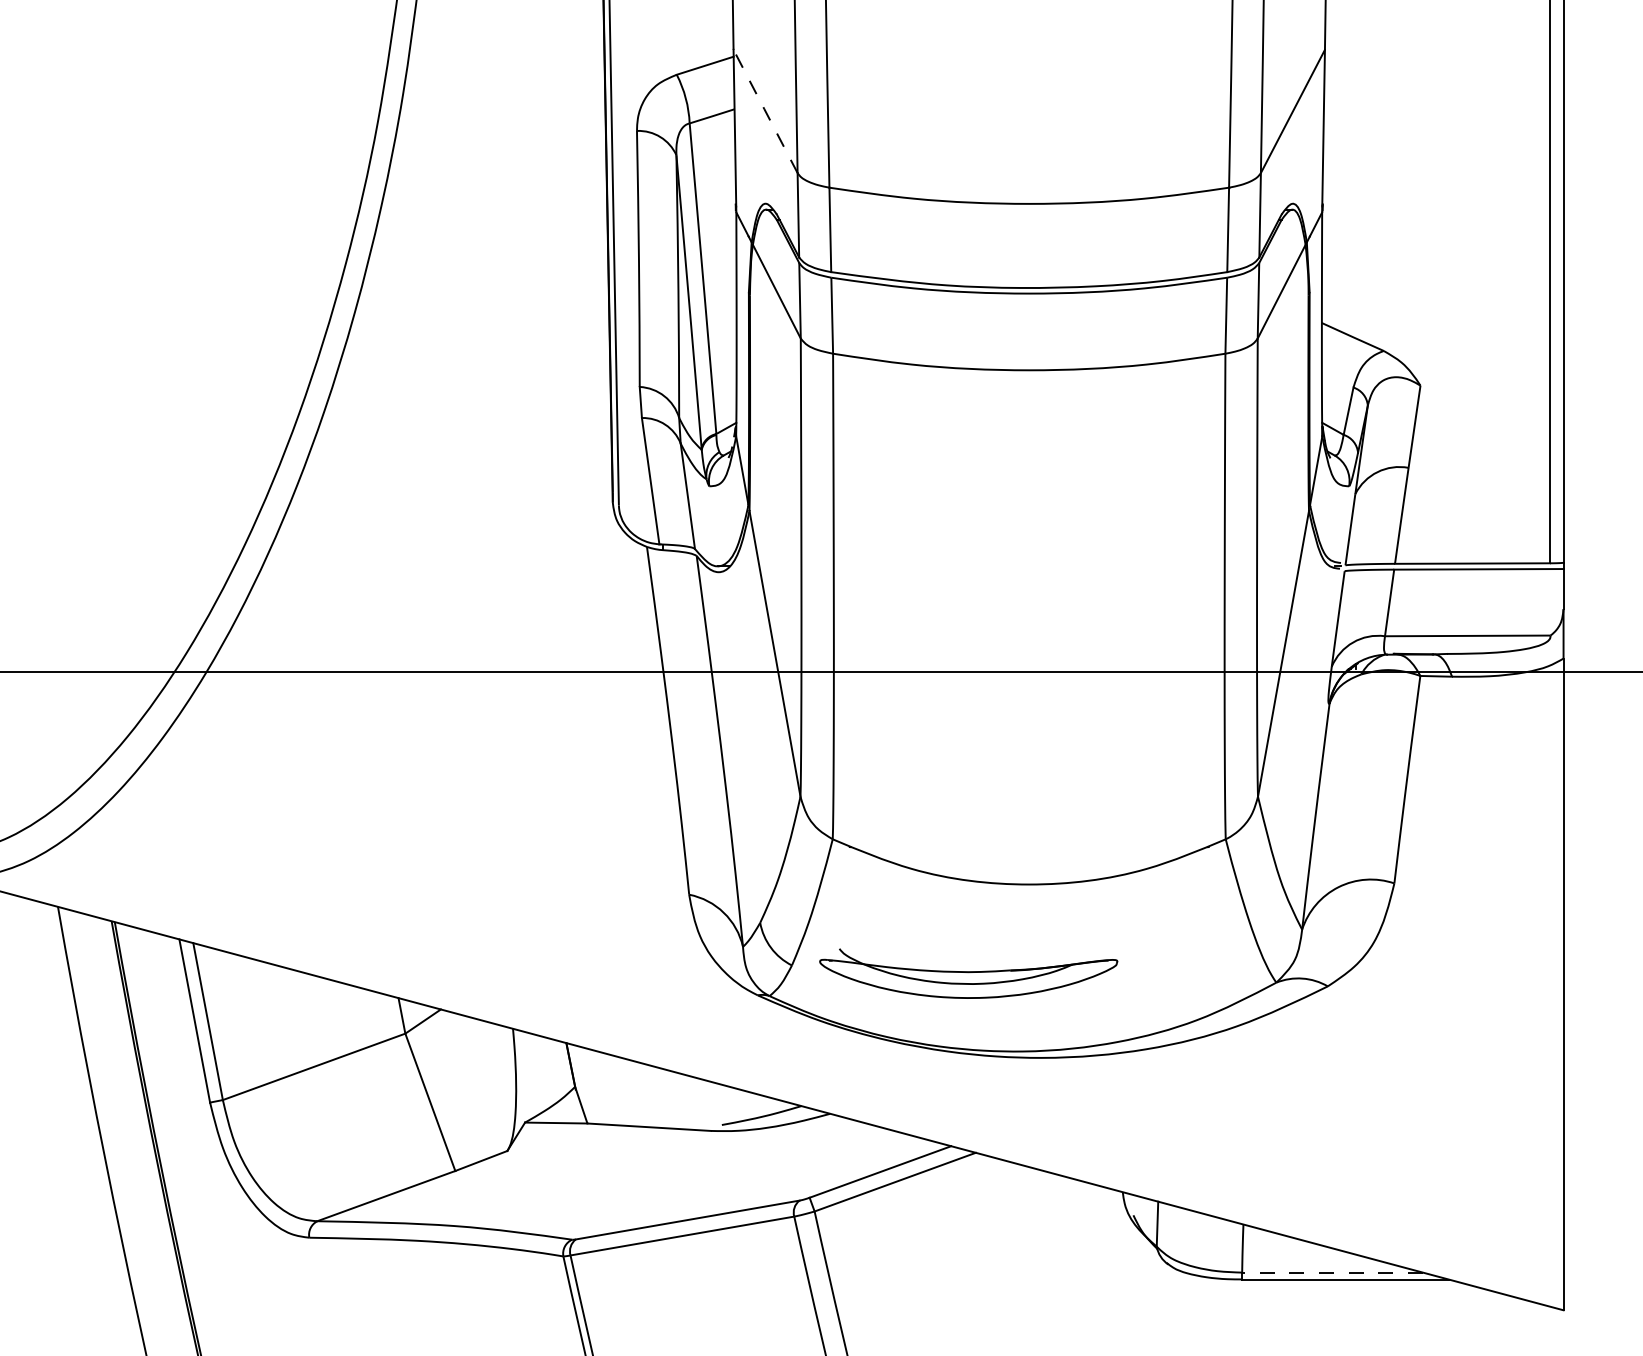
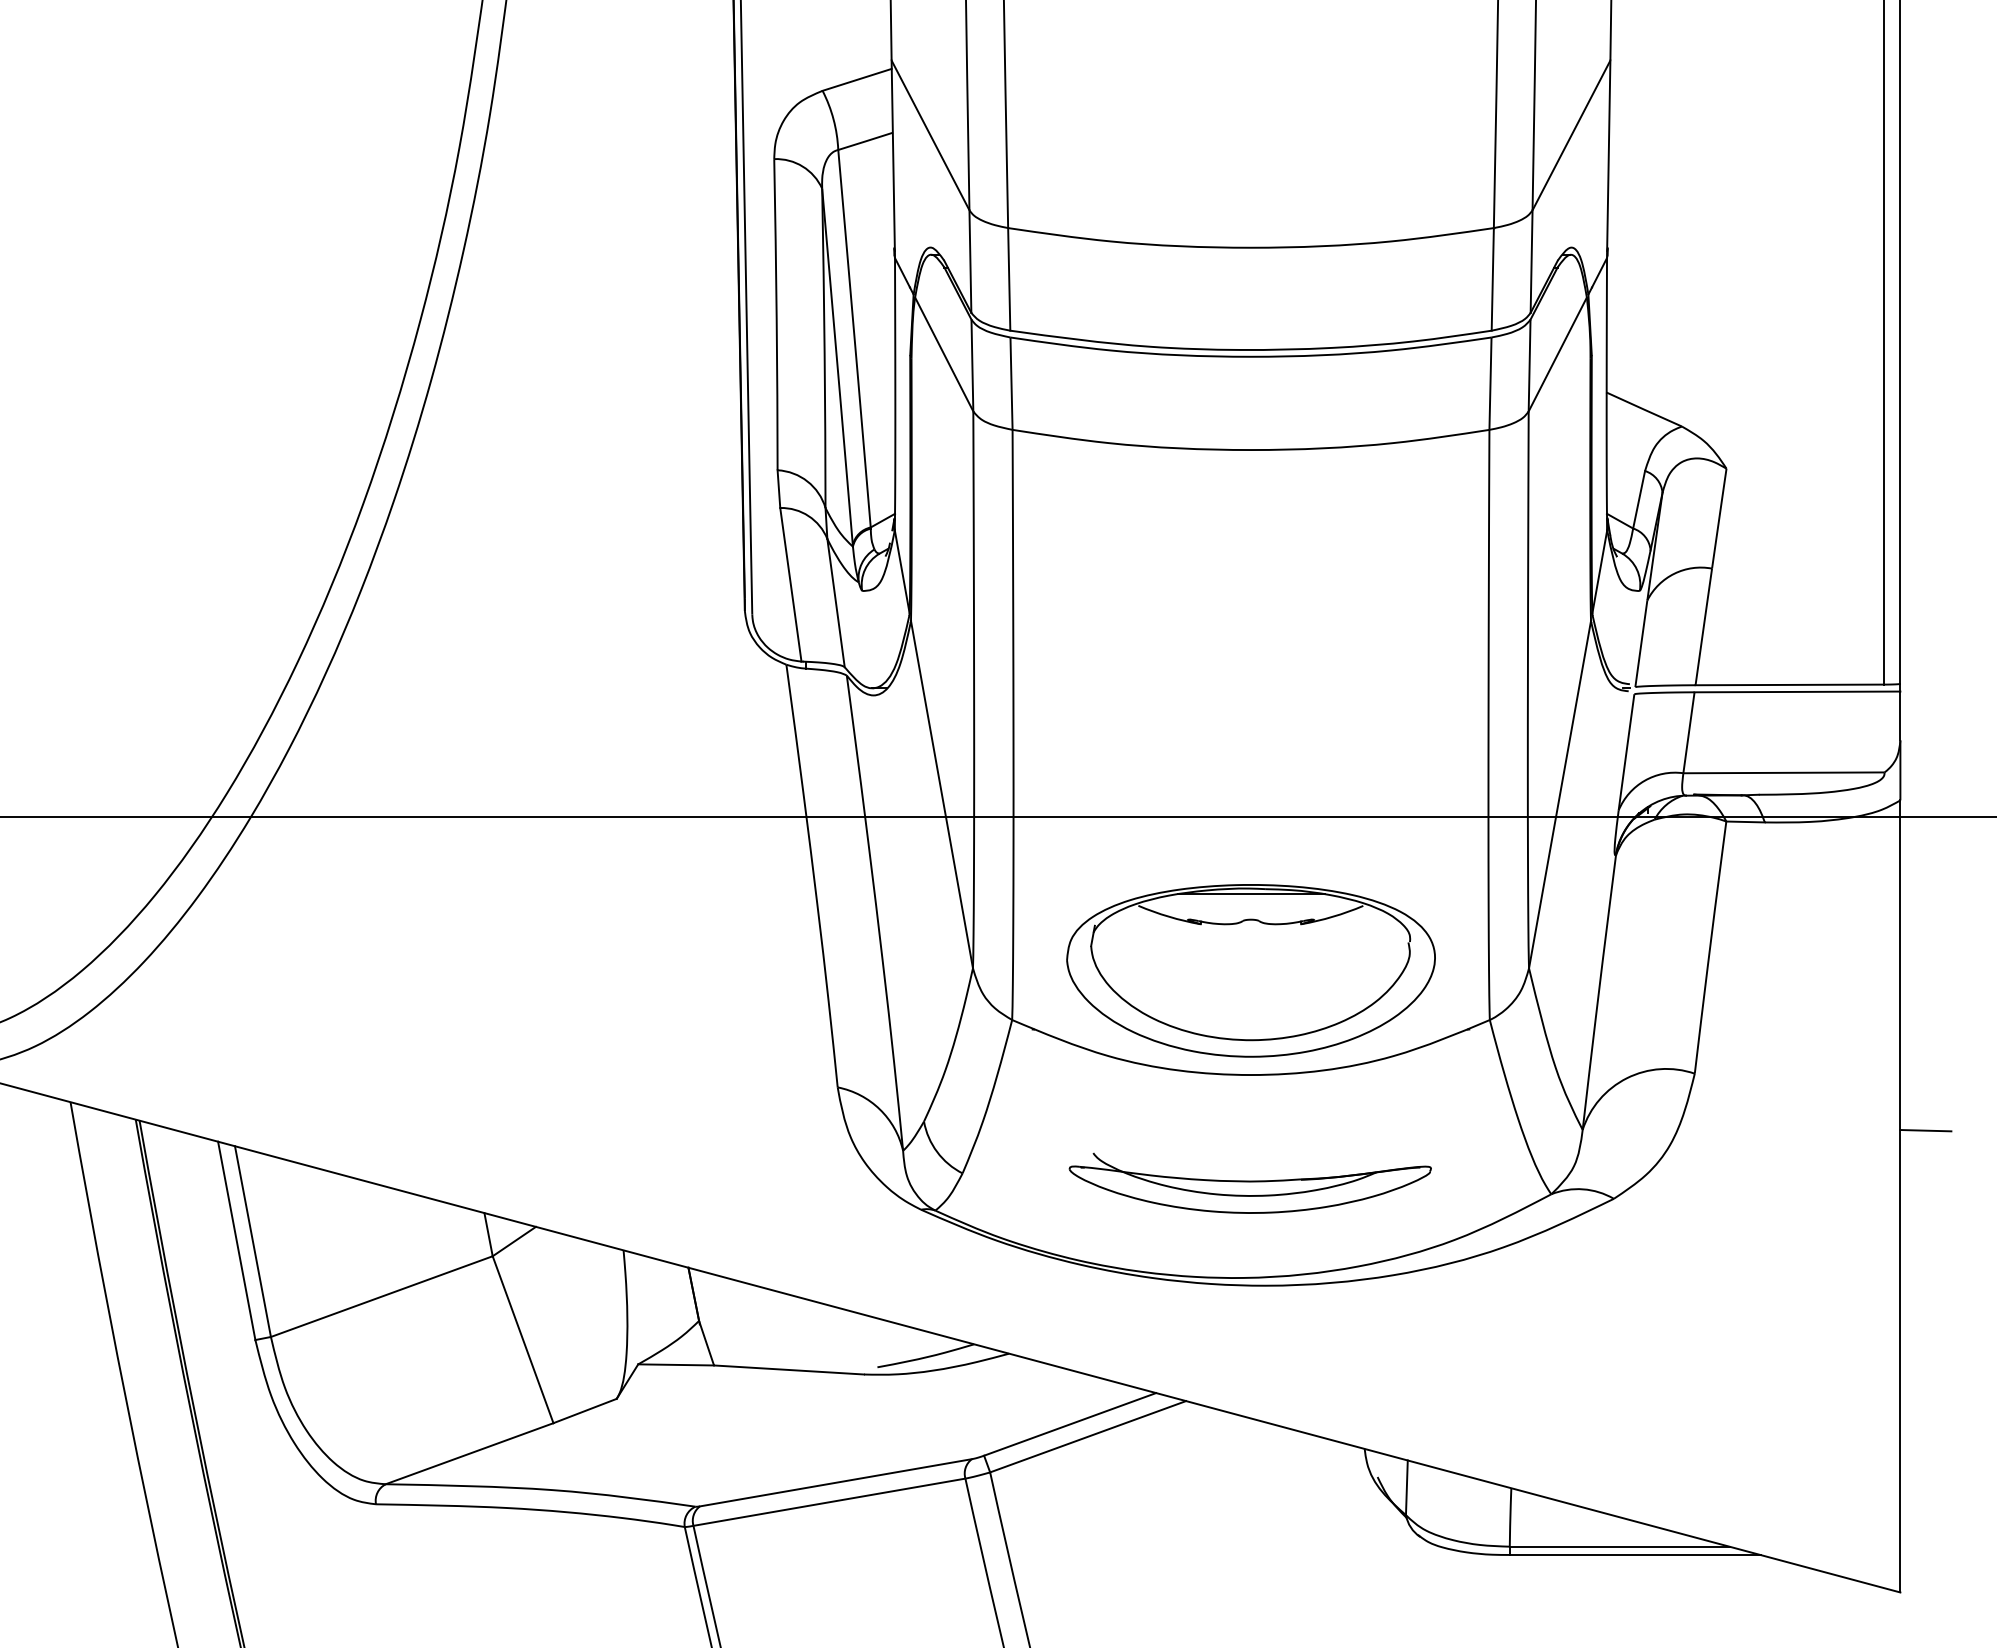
line: (765, 110) -> (930, 134), dashed -> solid
part: (1029, 798) -> (1251, 970), added
line: (1584, 929) -> (1925, 1129), added
part: (968, 973) -> (1250, 1183), moved
line: (1332, 1272) -> (1619, 1546), dashed -> solid

